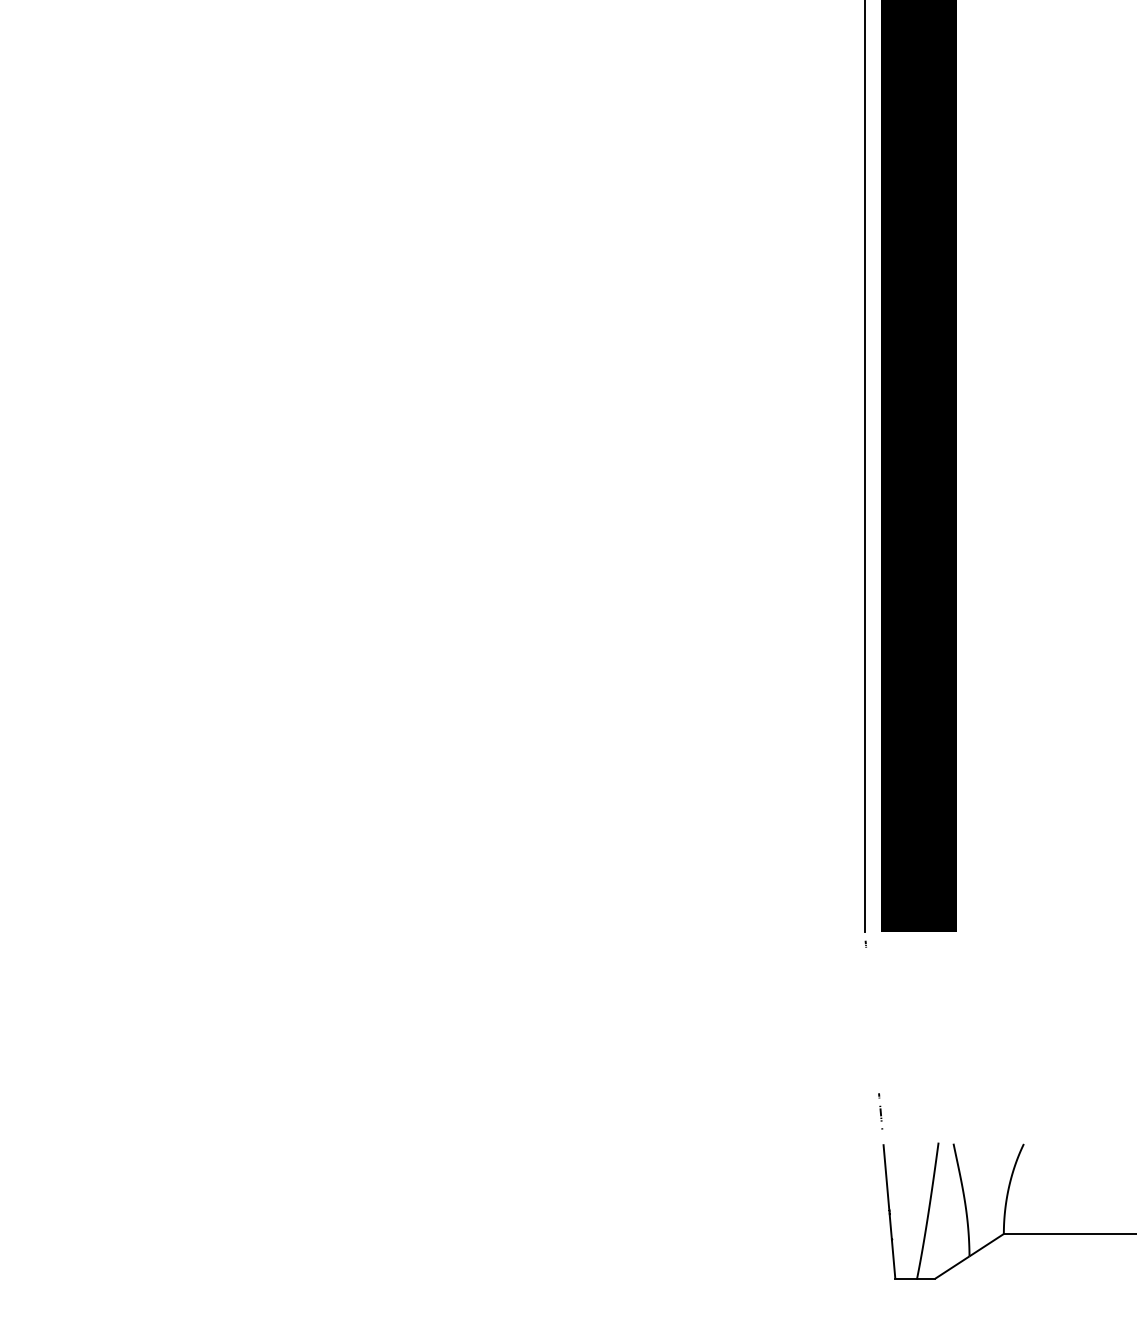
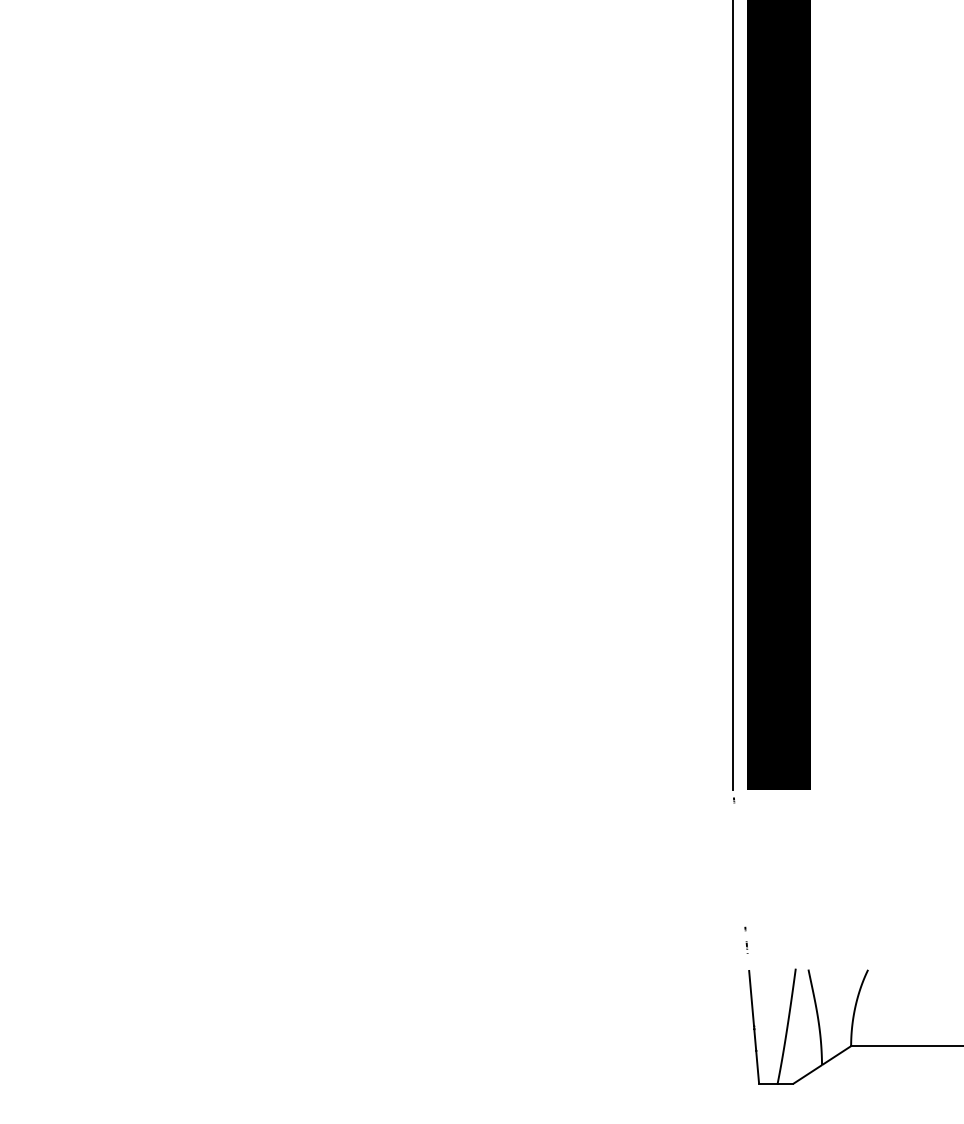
part: (880, 1117) -> (746, 947), size x0.62

